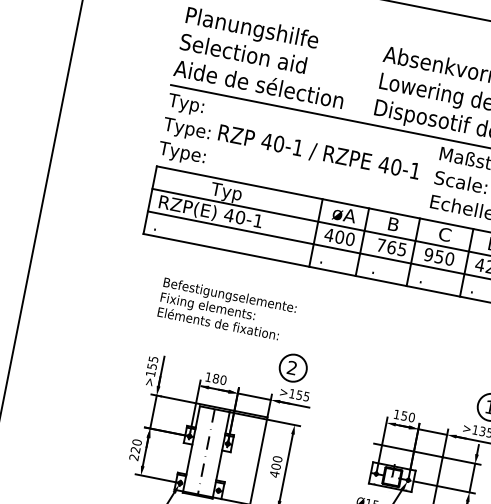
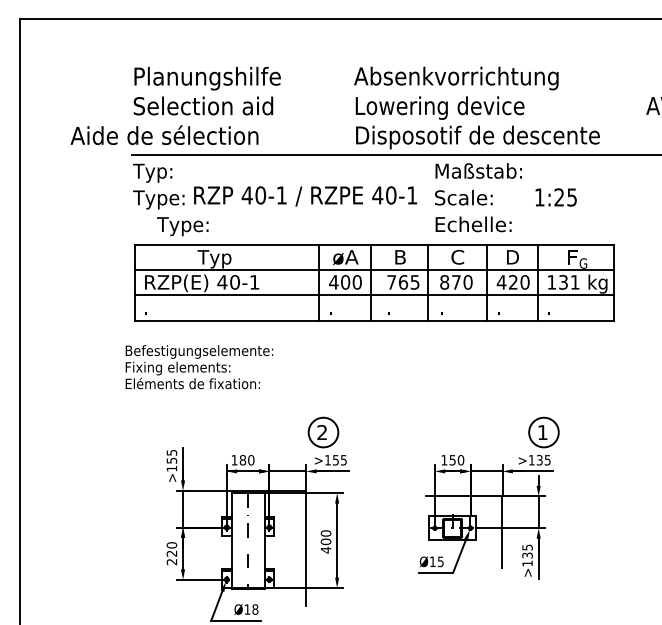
text: (259, 83) -> (164, 134), moved
text: (181, 153) -> (182, 226), moved
text: (434, 255) -> (450, 282), 950 -> 870
text: (227, 310) -> (199, 367), moved

